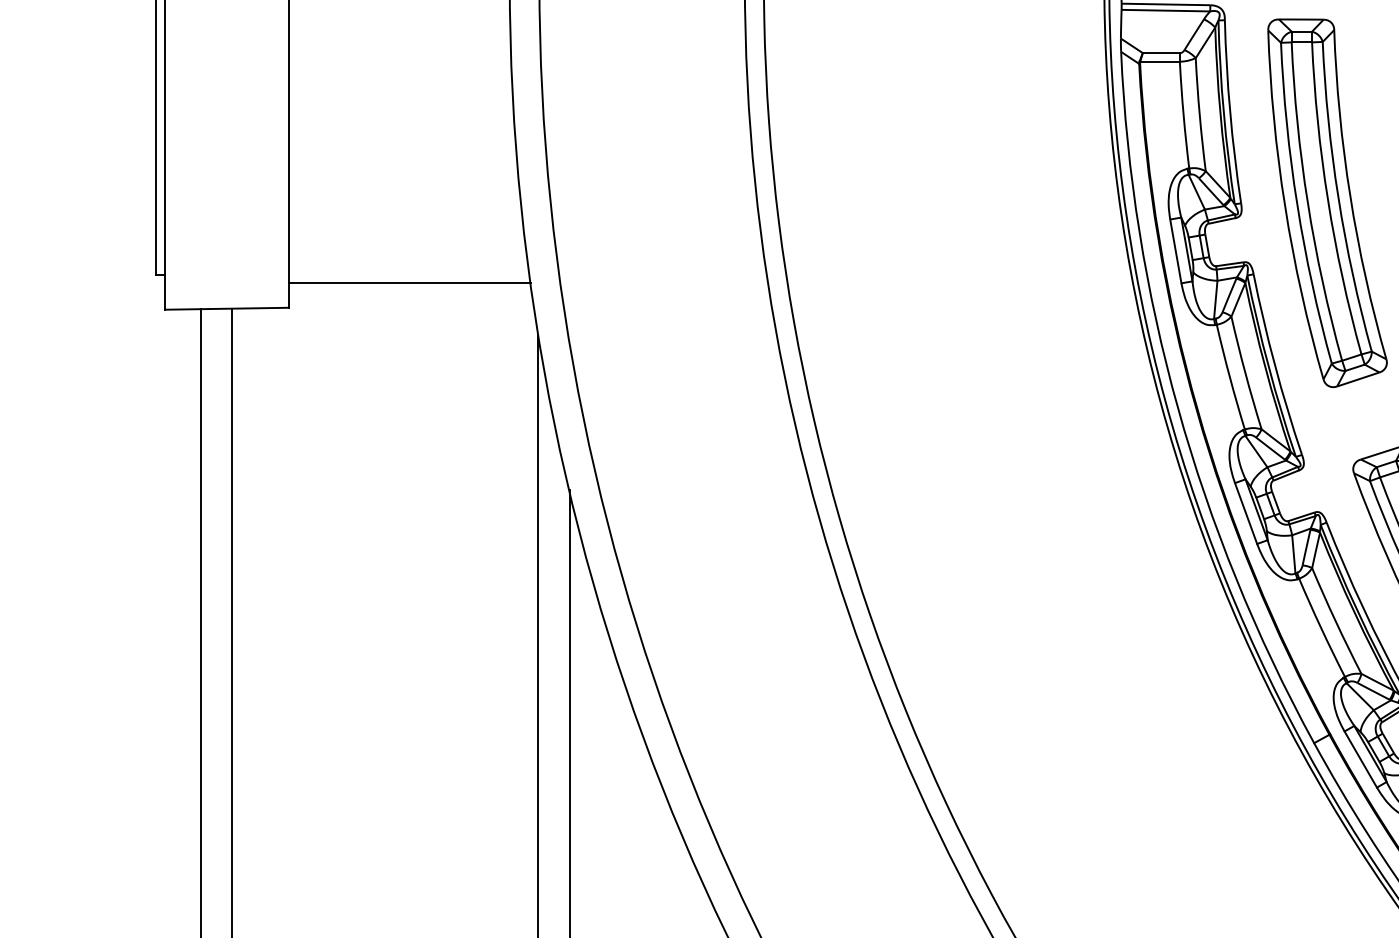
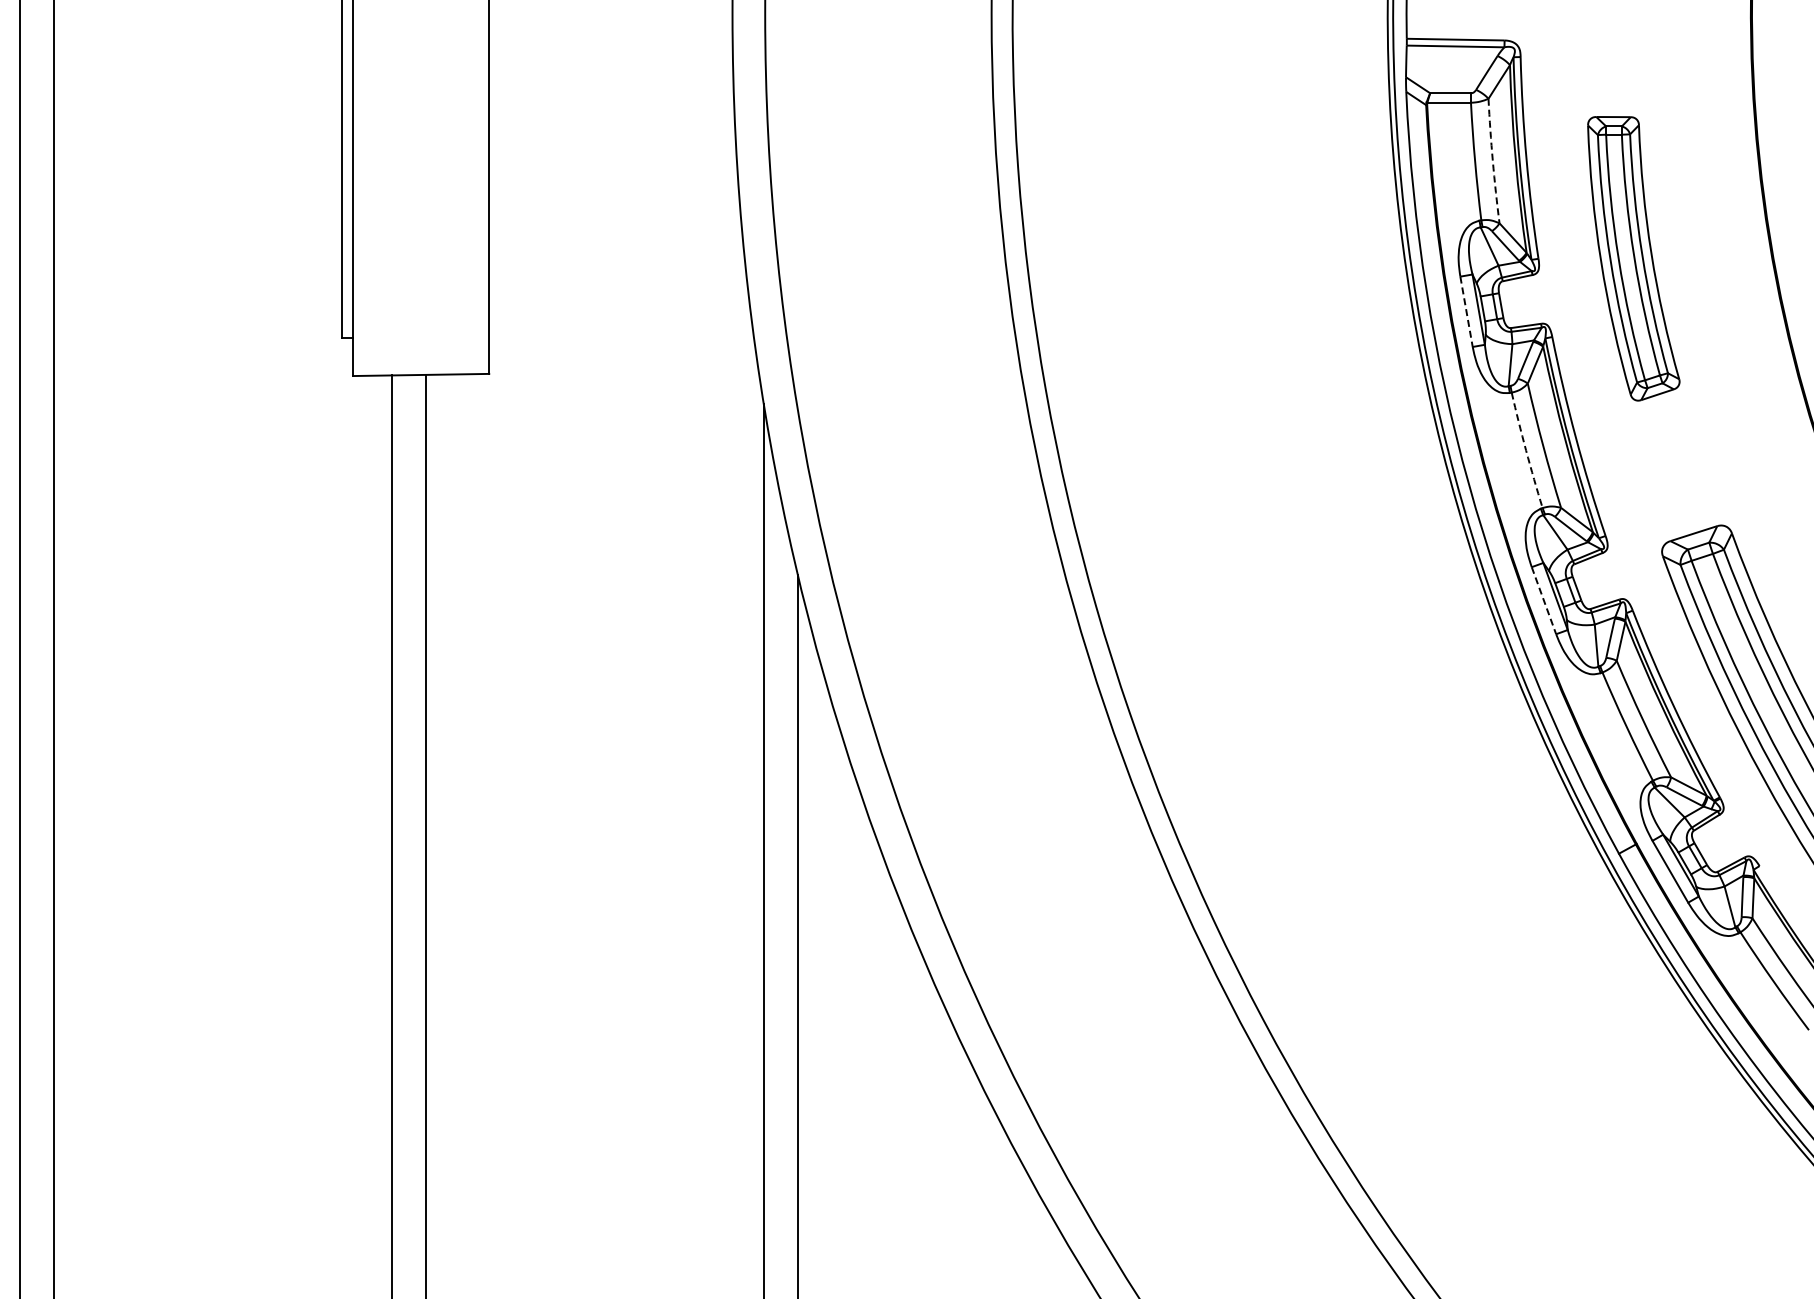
arc: (1199, 115) -> (1492, 161), solid -> dashed
part: (1327, 203) -> (1633, 258), size x0.7
line: (1175, 251) -> (1466, 311), solid -> dashed
line: (409, 282) -> (622, 346), removed
arc: (1230, 377) -> (1526, 450), solid -> dashed
line: (1245, 513) -> (1543, 600), solid -> dashed

